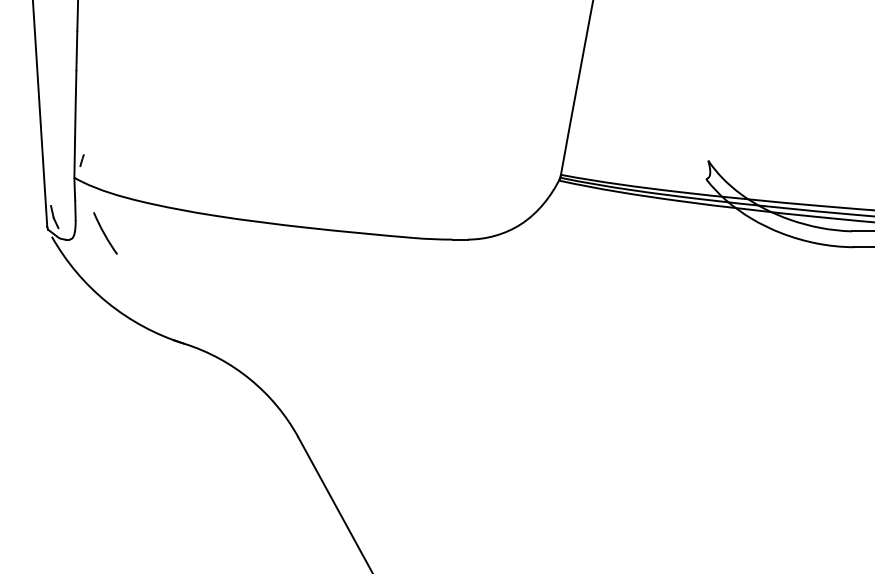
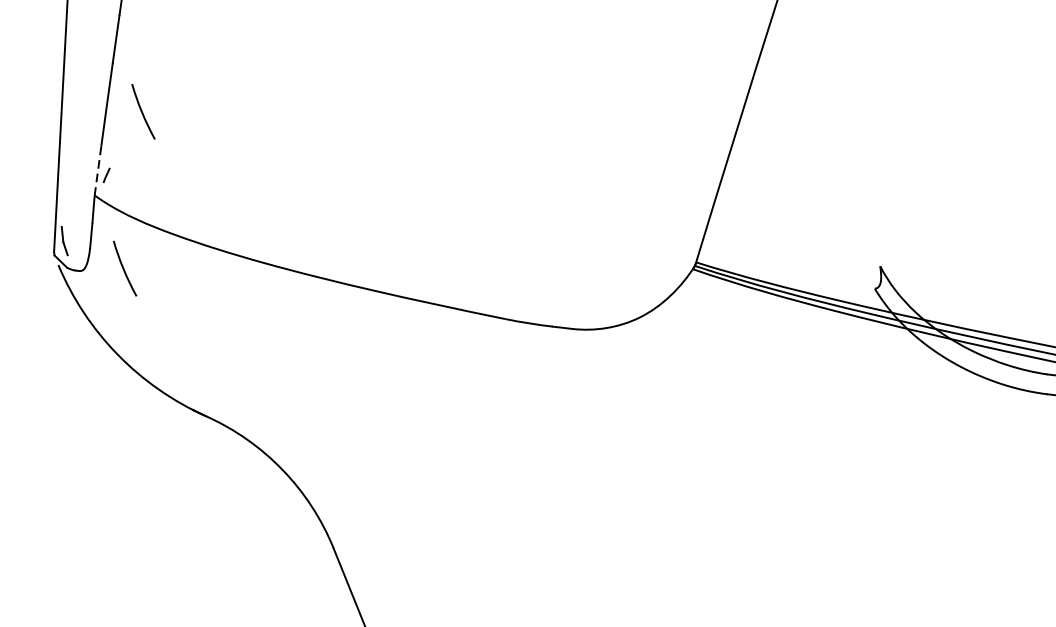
arc: (105, 106) -> (143, 111), added
line: (74, 157) -> (97, 170), solid -> dashed

